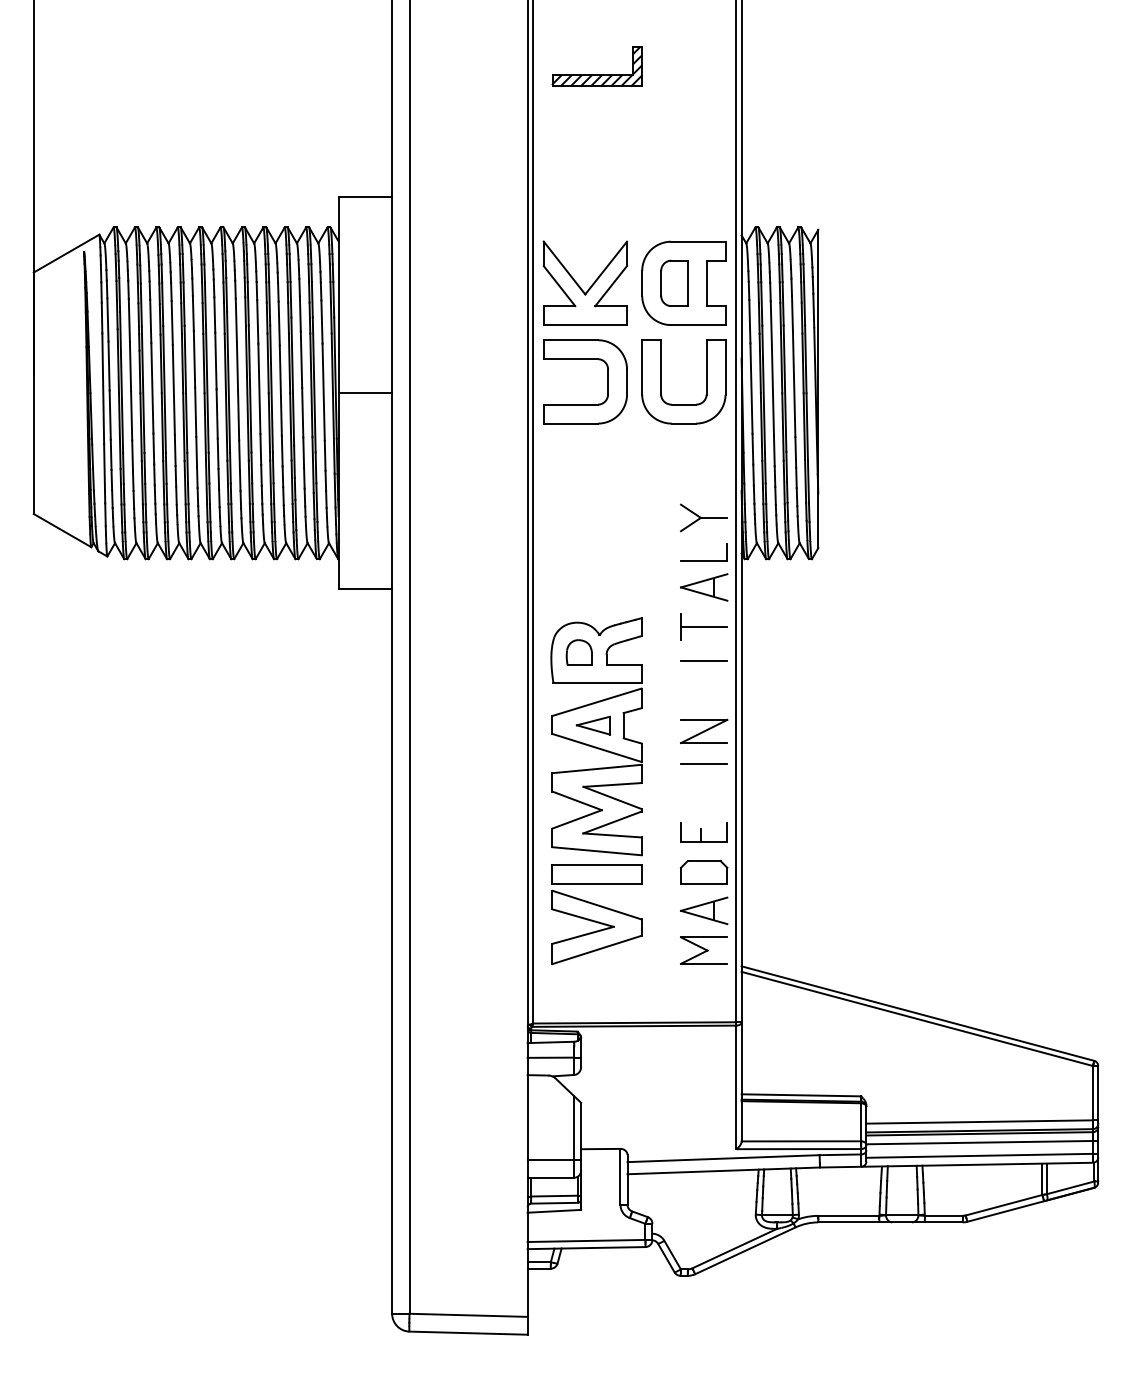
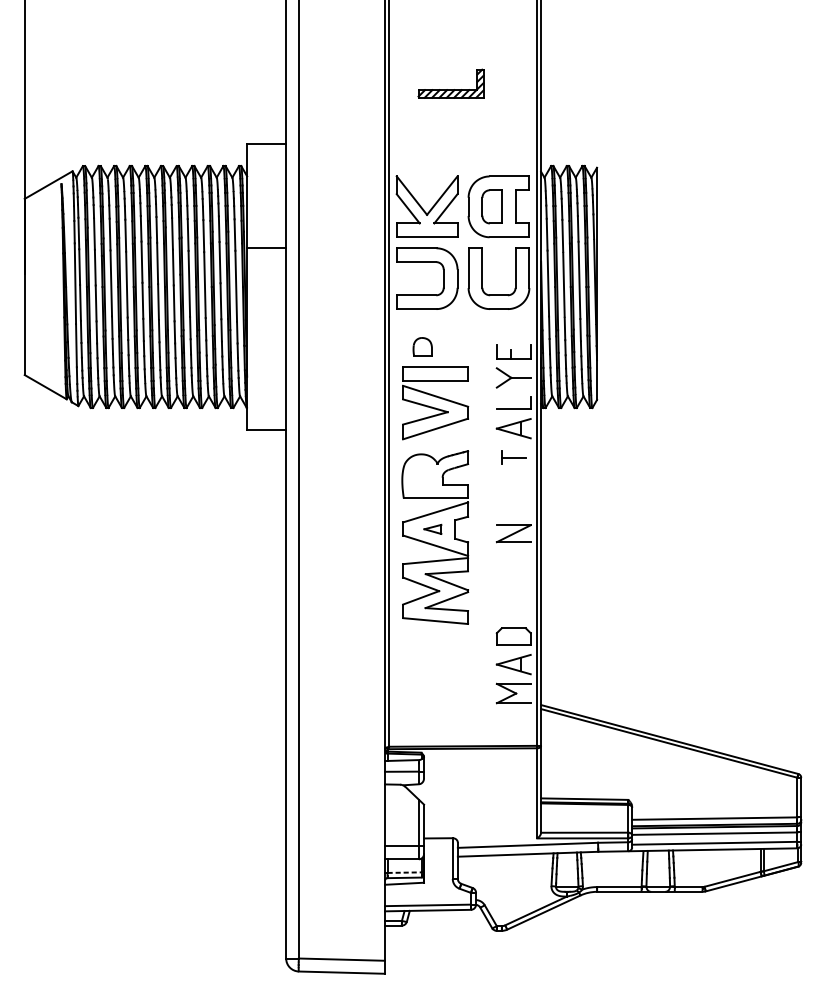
part: (596, 74) -> (450, 89), moved
line: (365, 393) -> (266, 248), moved
part: (703, 626) -> (513, 457), size x0.7
part: (578, 652) -> (422, 346), moved
line: (704, 661) -> (514, 482), removed
part: (592, 725) -> (432, 529), size x0.7
line: (704, 764) -> (514, 557), removed
part: (703, 832) -> (513, 352), moved
part: (596, 914) -> (435, 403), moved
line: (554, 1196) -> (404, 872), solid -> dashed

